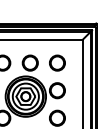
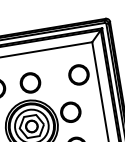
circle: (57, 62) -> (78, 74), moved

